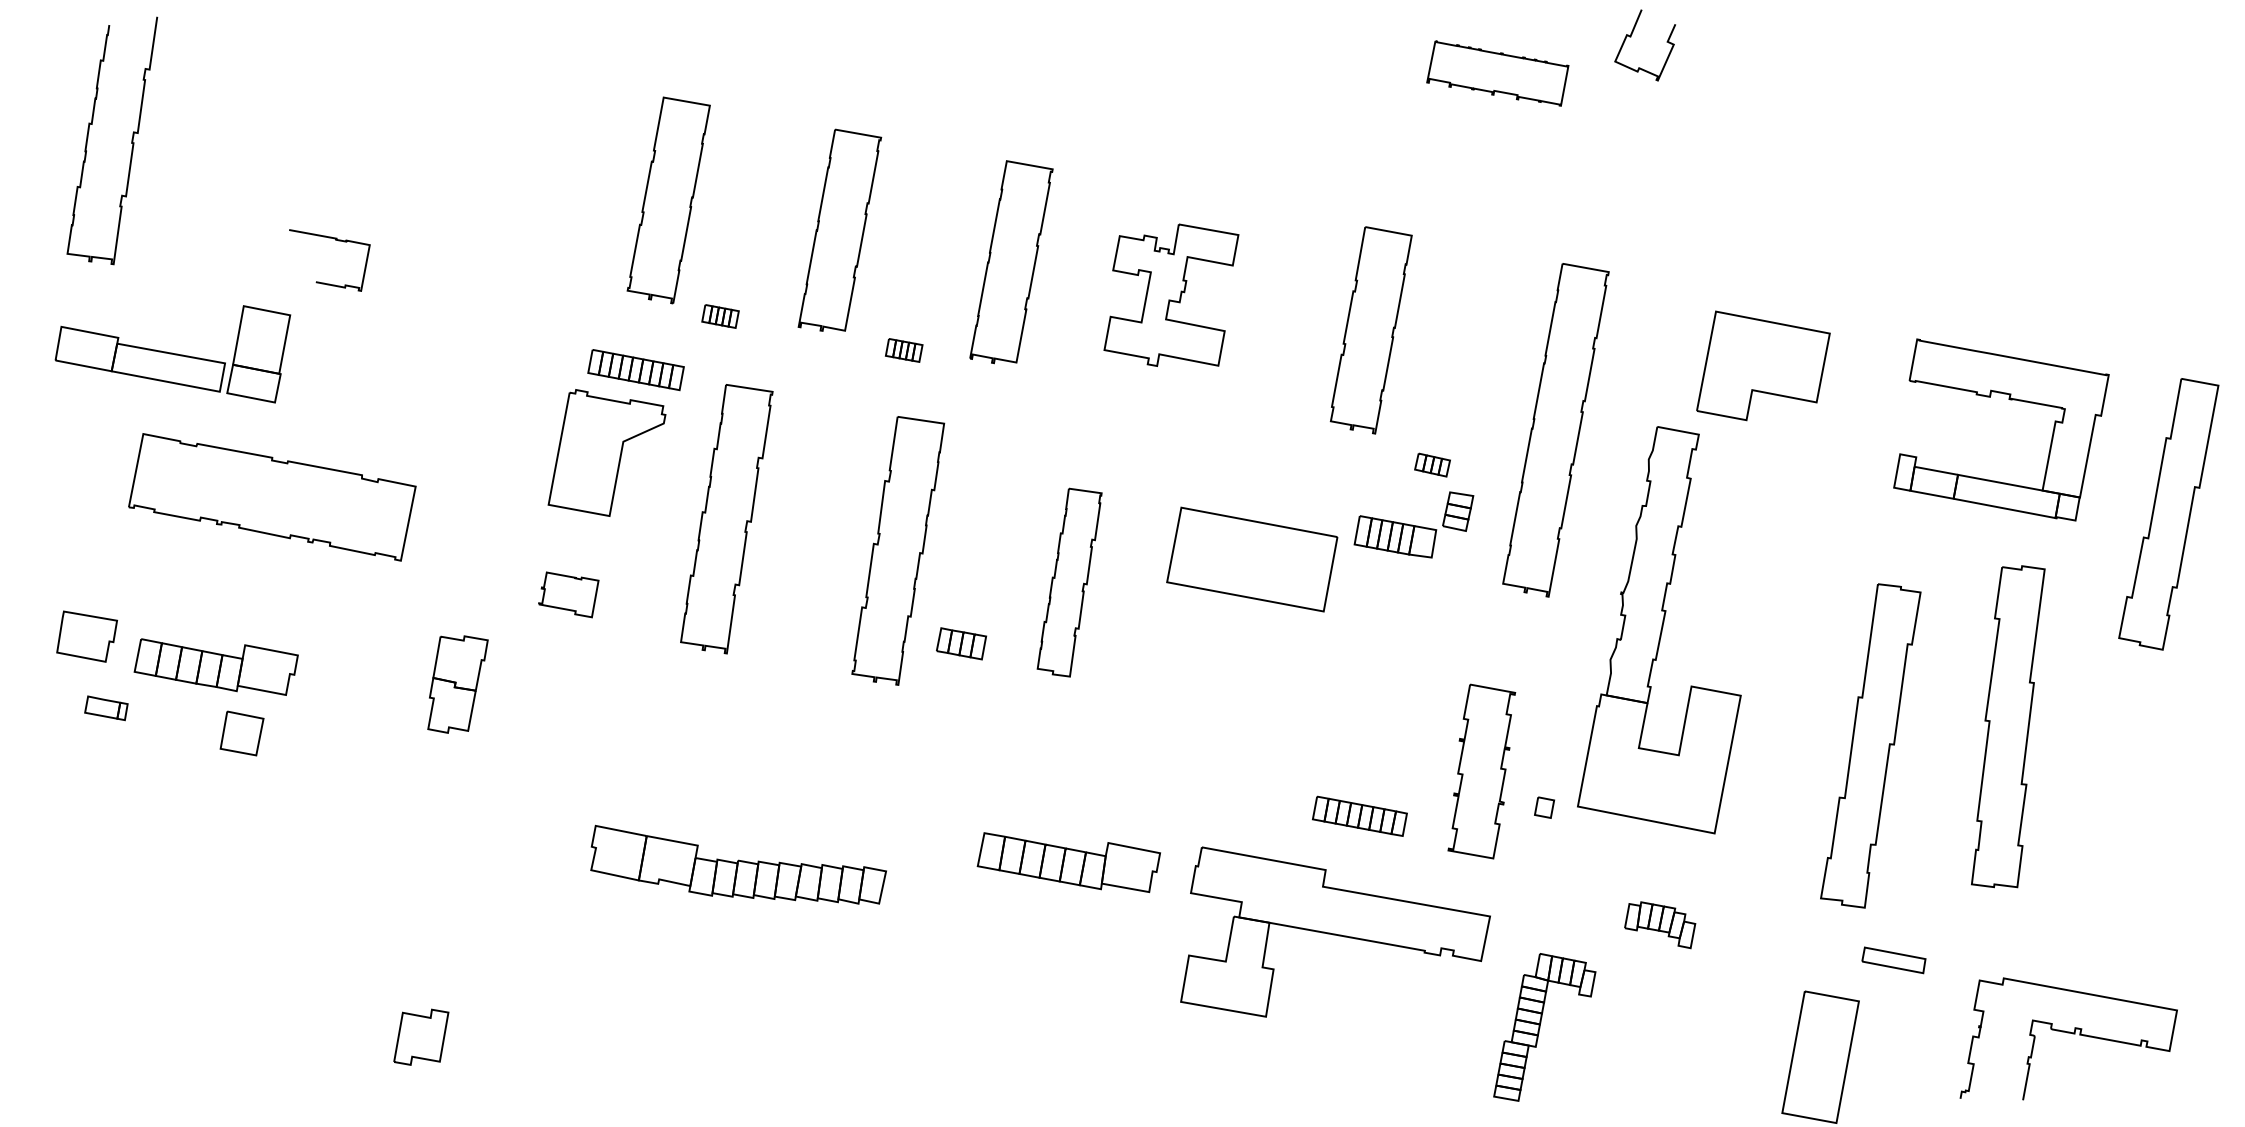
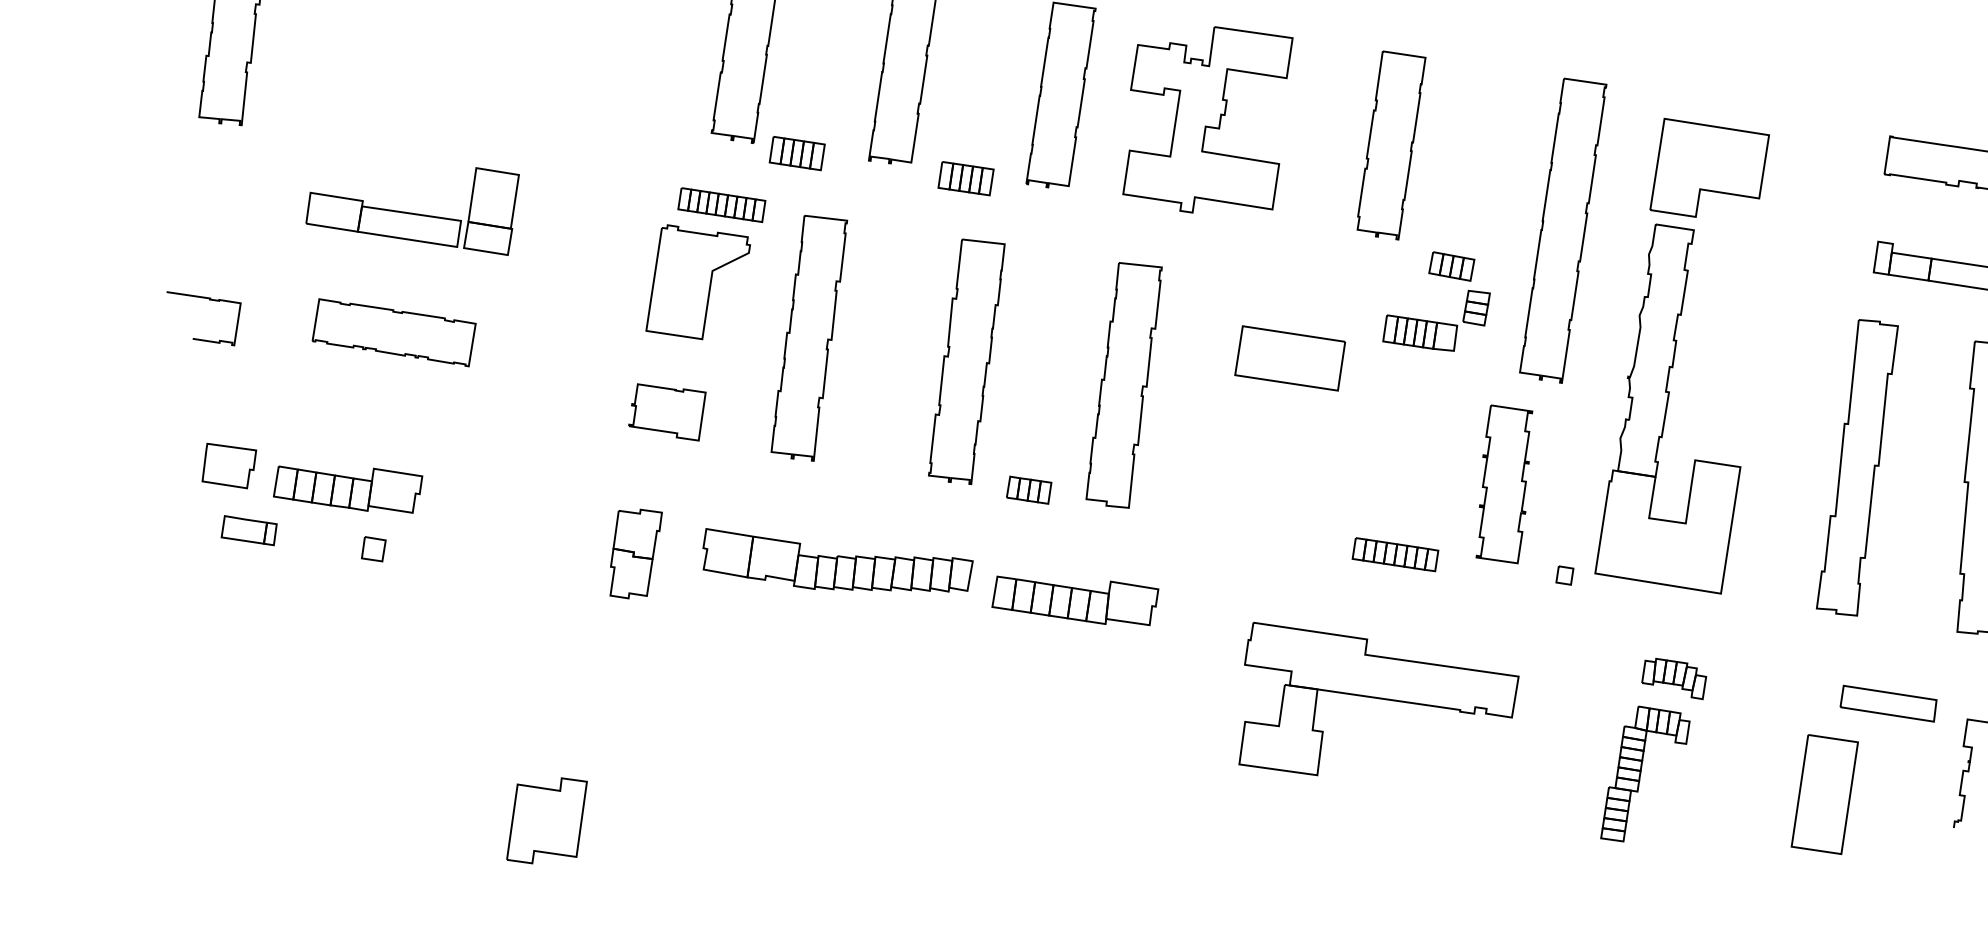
curve: (335, 240) -> (209, 300), moved
part: (1171, 295) -> (1208, 120), size x1.43
part: (720, 316) -> (797, 153), size x1.67
part: (903, 350) -> (965, 178), size x1.67
part: (172, 354) -> (412, 214), moved
part: (1763, 365) -> (1709, 166), moved
part: (1432, 464) -> (1451, 265), size x1.43
part: (272, 496) -> (394, 332), size x0.62
part: (1251, 559) -> (1289, 358), size x0.71
part: (1069, 582) -> (1124, 385), size x1.43
part: (568, 594) -> (667, 412), size x1.43
part: (961, 643) -> (1029, 489), moved
part: (457, 684) -> (635, 553), moved
part: (106, 708) -> (249, 530), size x1.43
part: (241, 732) -> (373, 548), size x0.62
part: (1870, 745) -> (1857, 467), moved
part: (1481, 771) -> (1504, 484), moved
part: (1359, 815) -> (1395, 553), moved
part: (1068, 862) -> (1075, 600), moved
part: (738, 864) -> (837, 559), moved
part: (1893, 960) -> (1888, 703), size x1.67
part: (1544, 1027) -> (1644, 773), moved
part: (421, 1037) -> (547, 821), size x1.67

